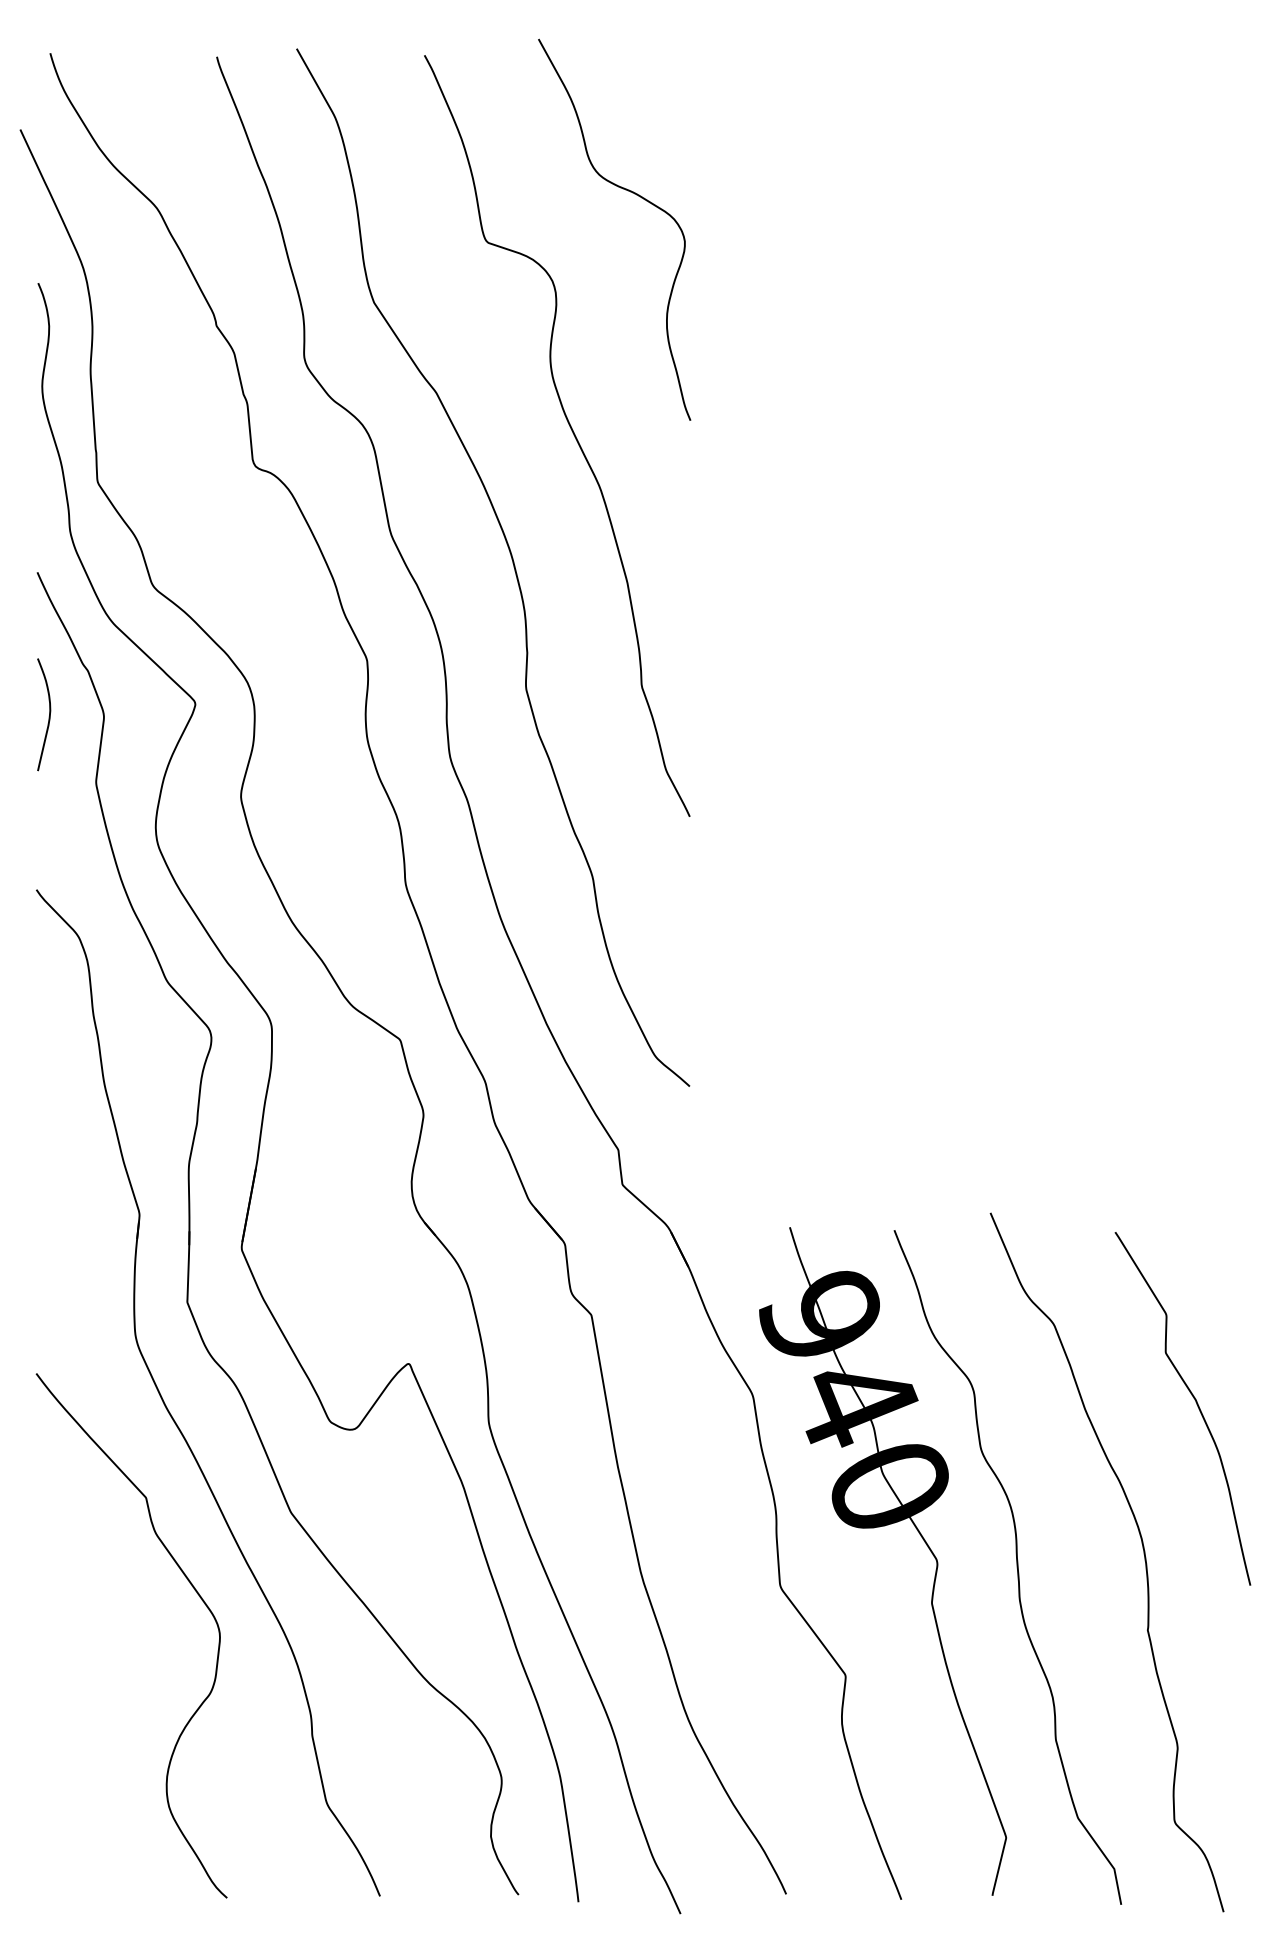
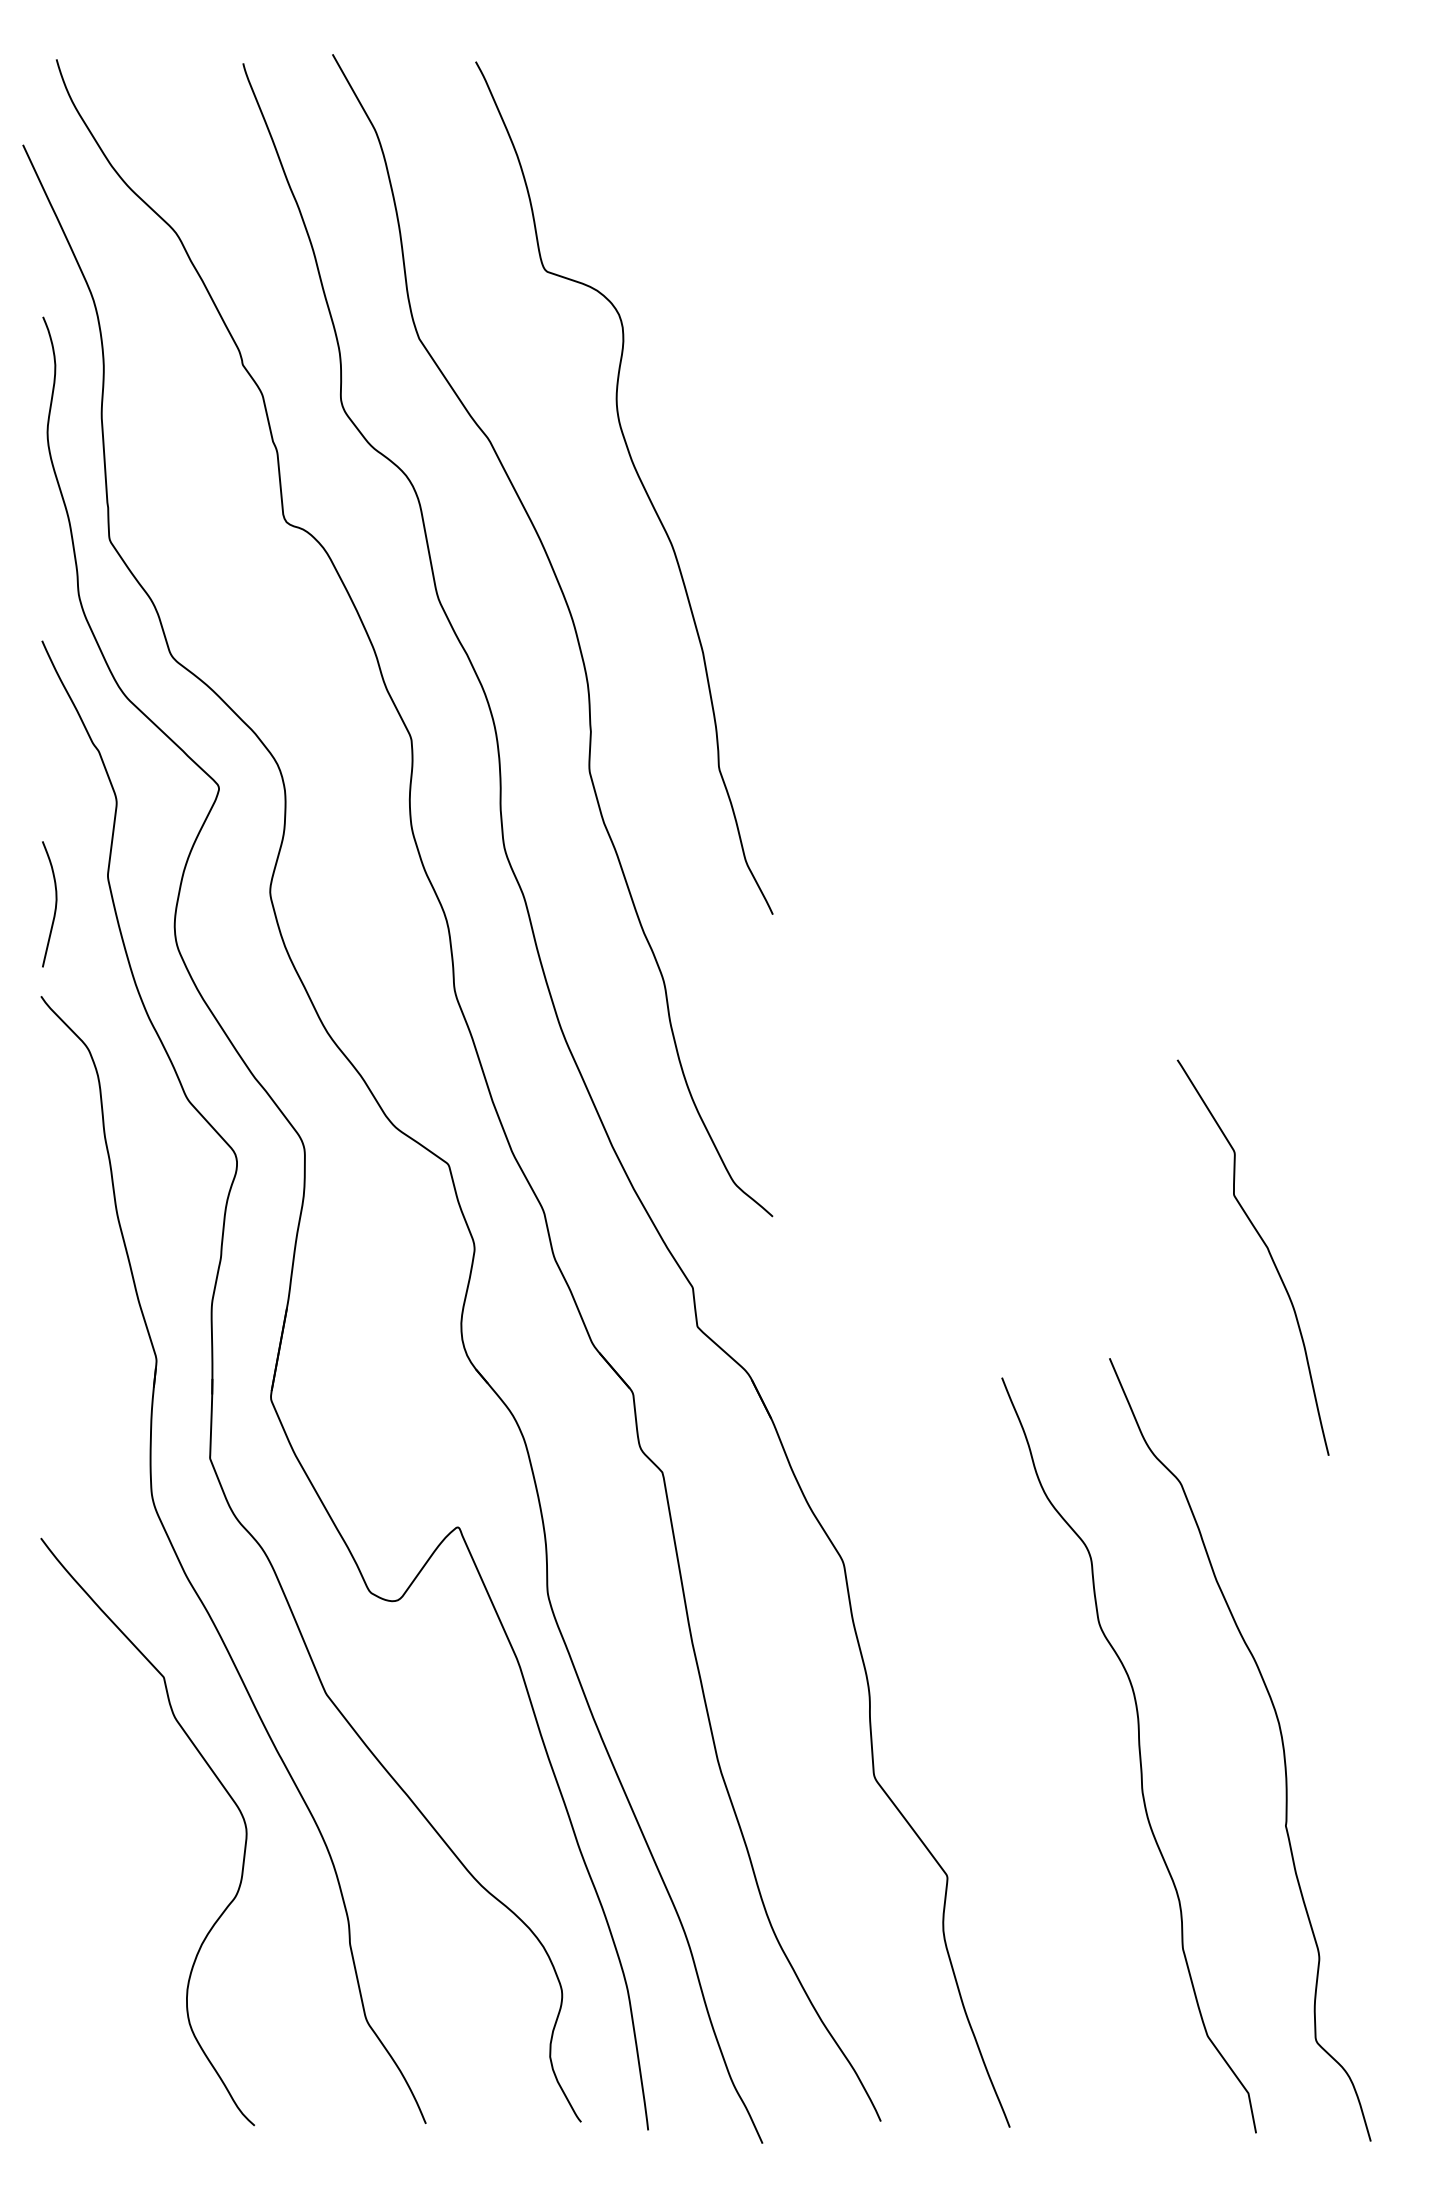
curve: (628, 191) -> (704, 214), removed
curve: (49, 714) -> (55, 904), moved
curve: (1196, 1405) -> (1268, 1253), moved
part: (876, 1528) -> (981, 1711), removed

